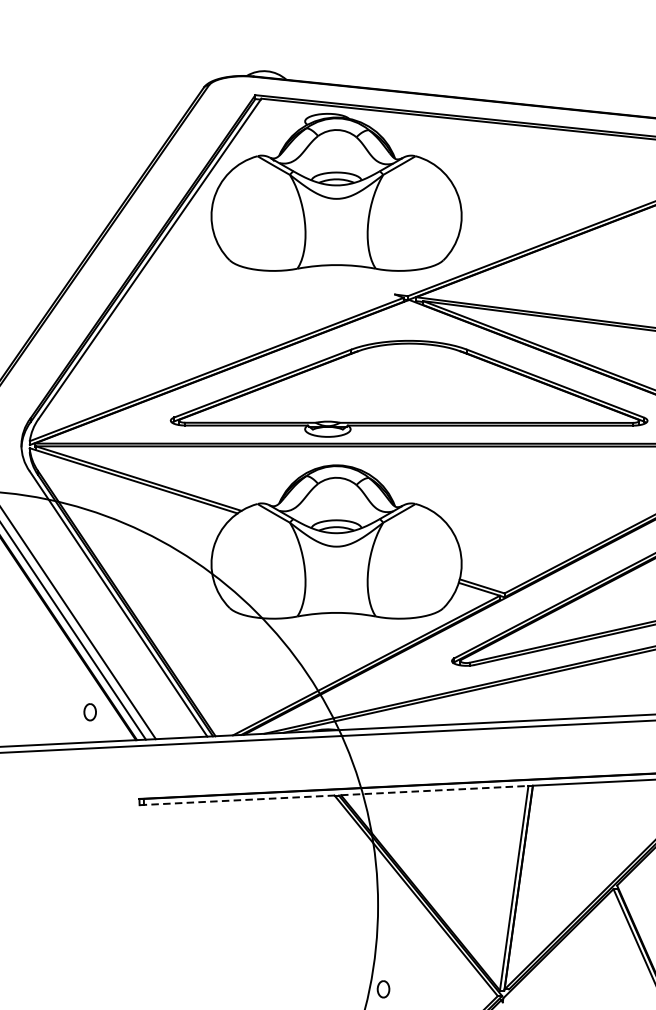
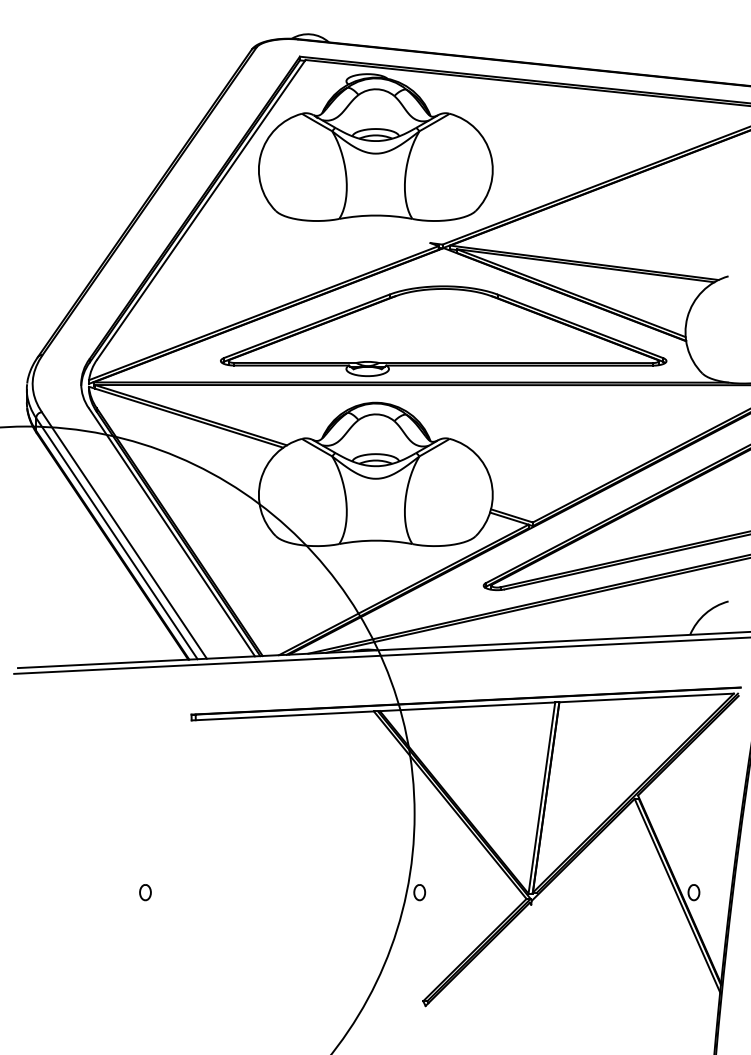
part: (90, 712) -> (145, 892), moved
line: (434, 790) -> (467, 706), dashed -> solid
line: (237, 799) -> (283, 715), dashed -> solid

